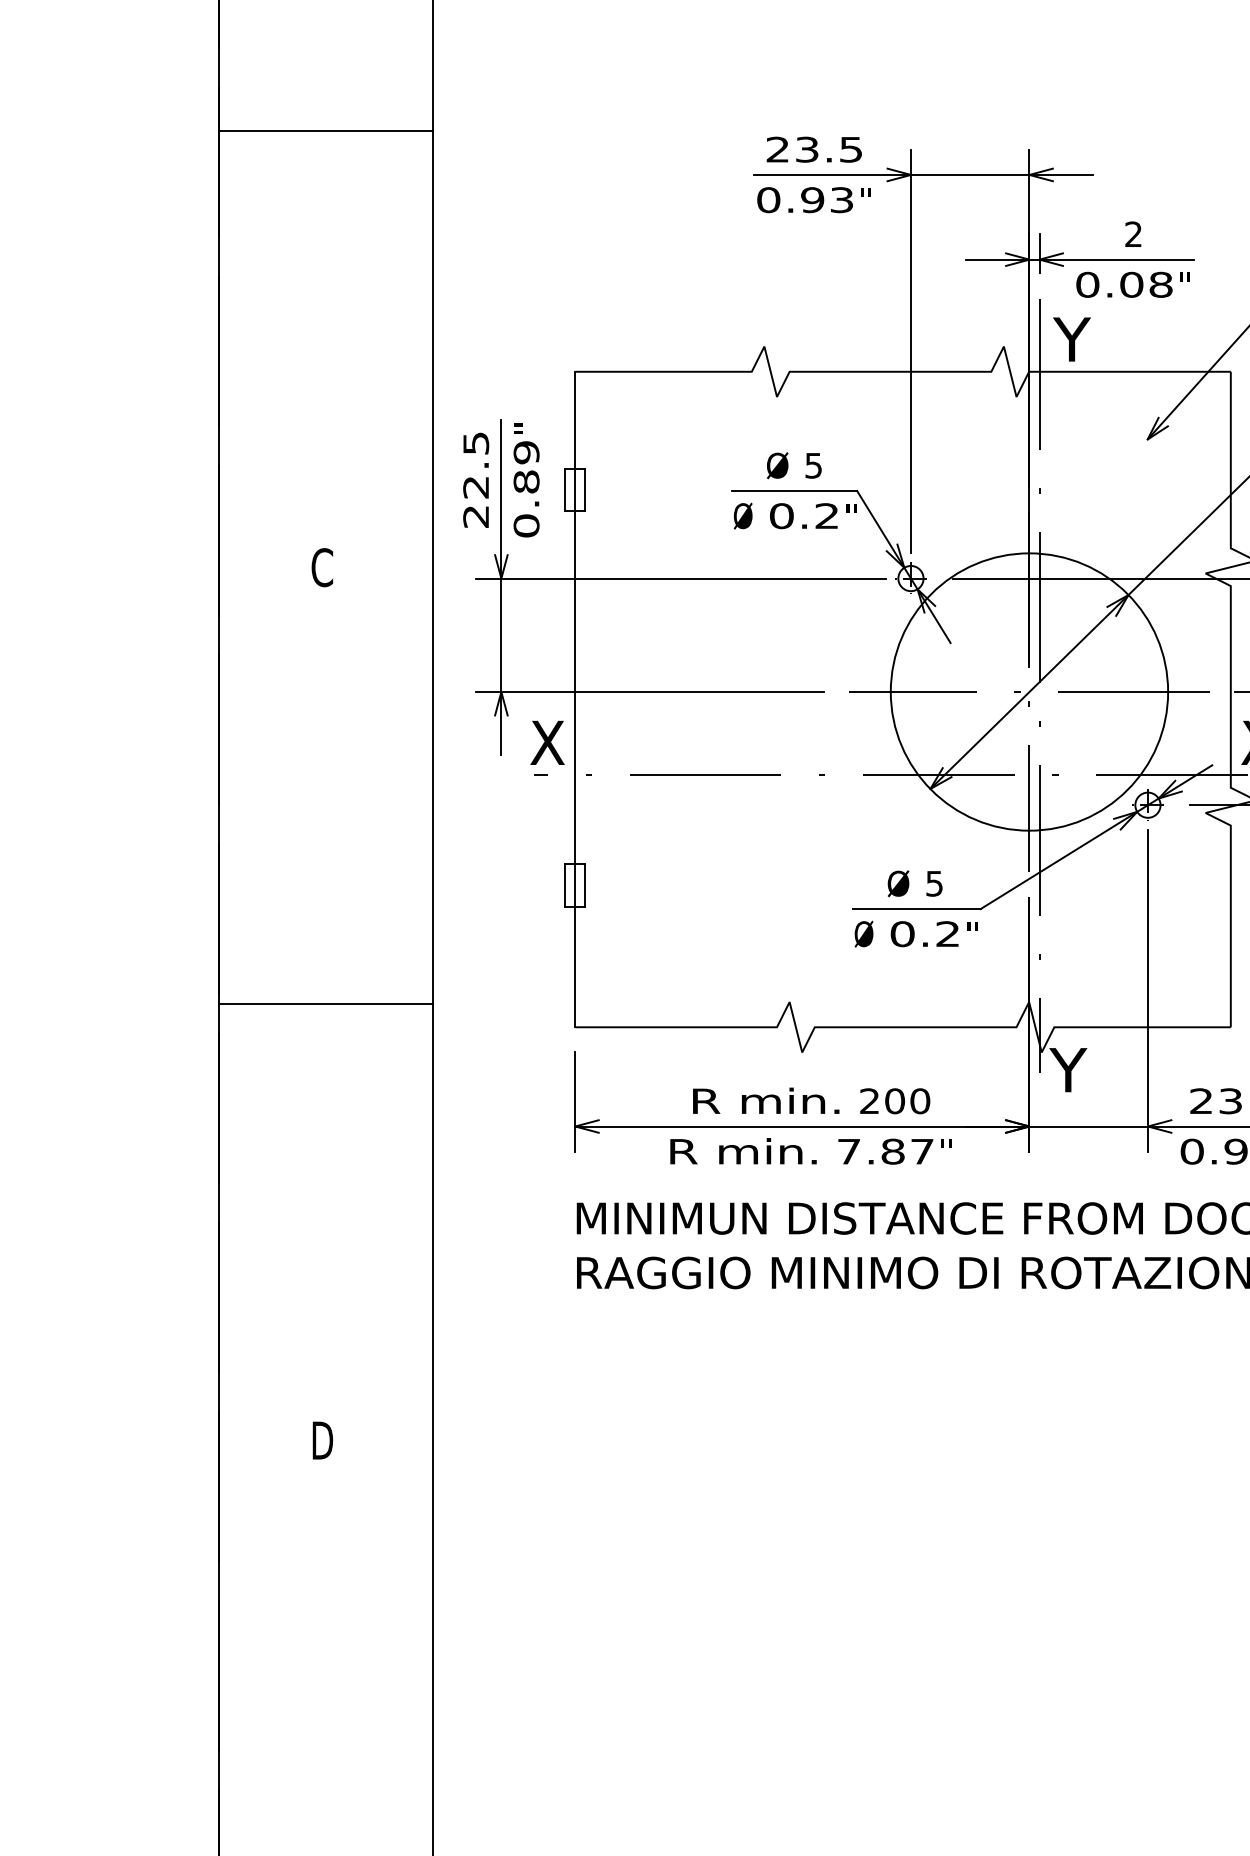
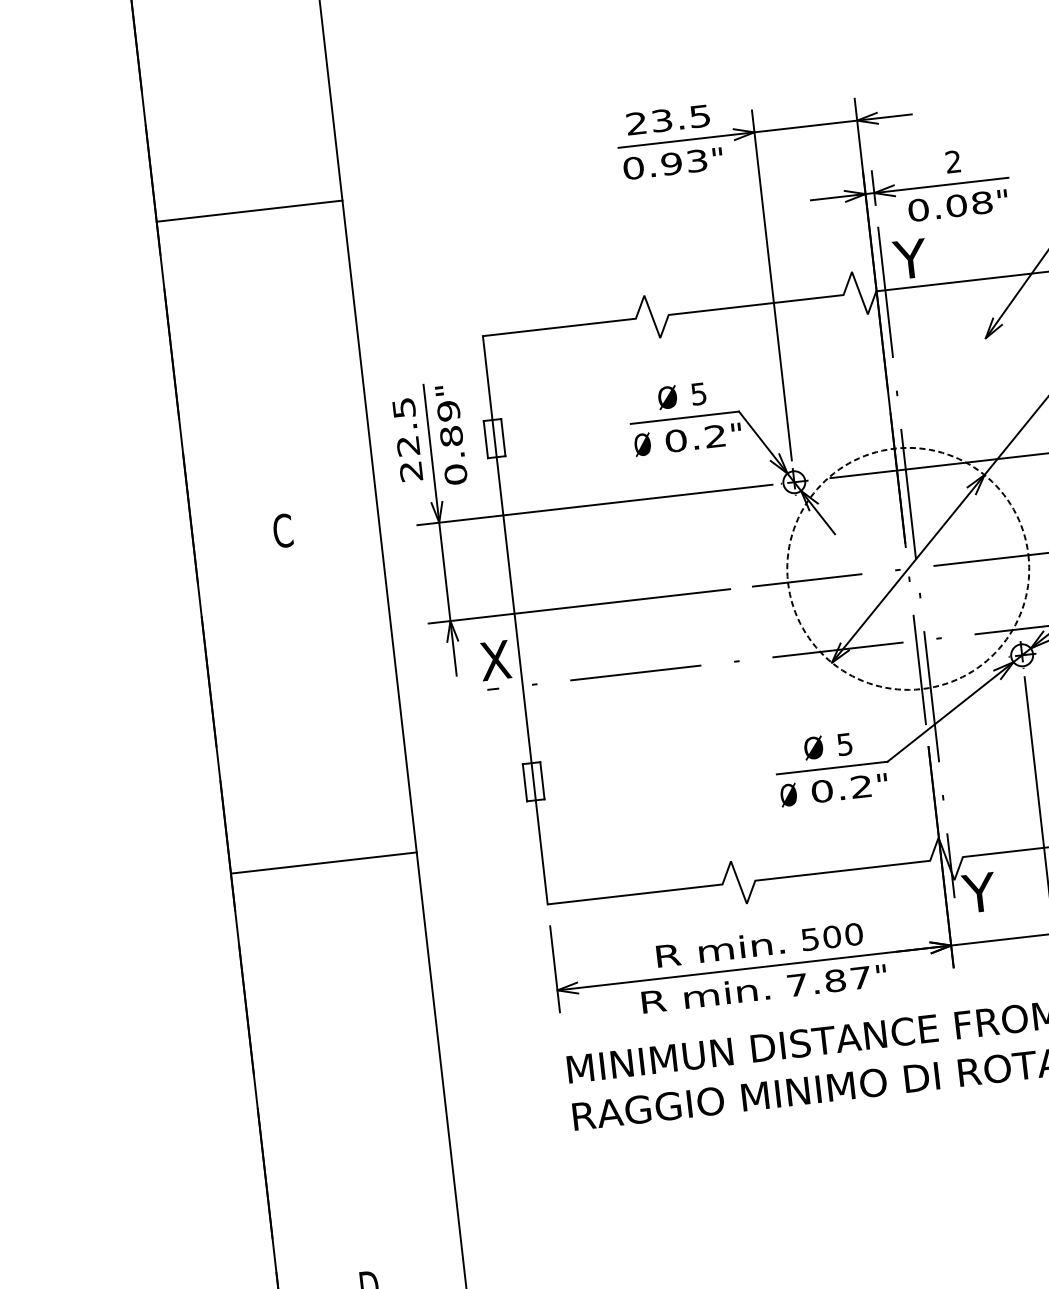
line: (325, 131) -> (249, 211), moved
circle: (1029, 691) -> (908, 568), solid -> dashed
line: (325, 1004) -> (323, 863), moved
text: (869, 1101) -> (810, 939), 200 -> 500

